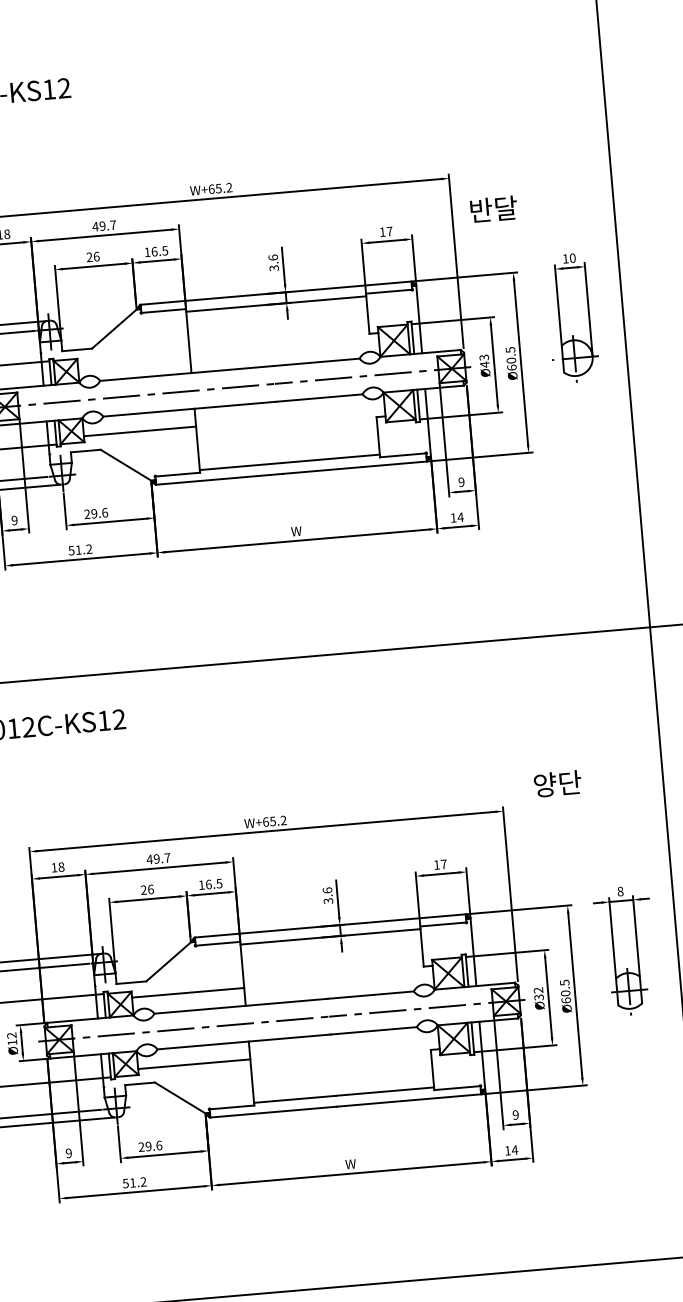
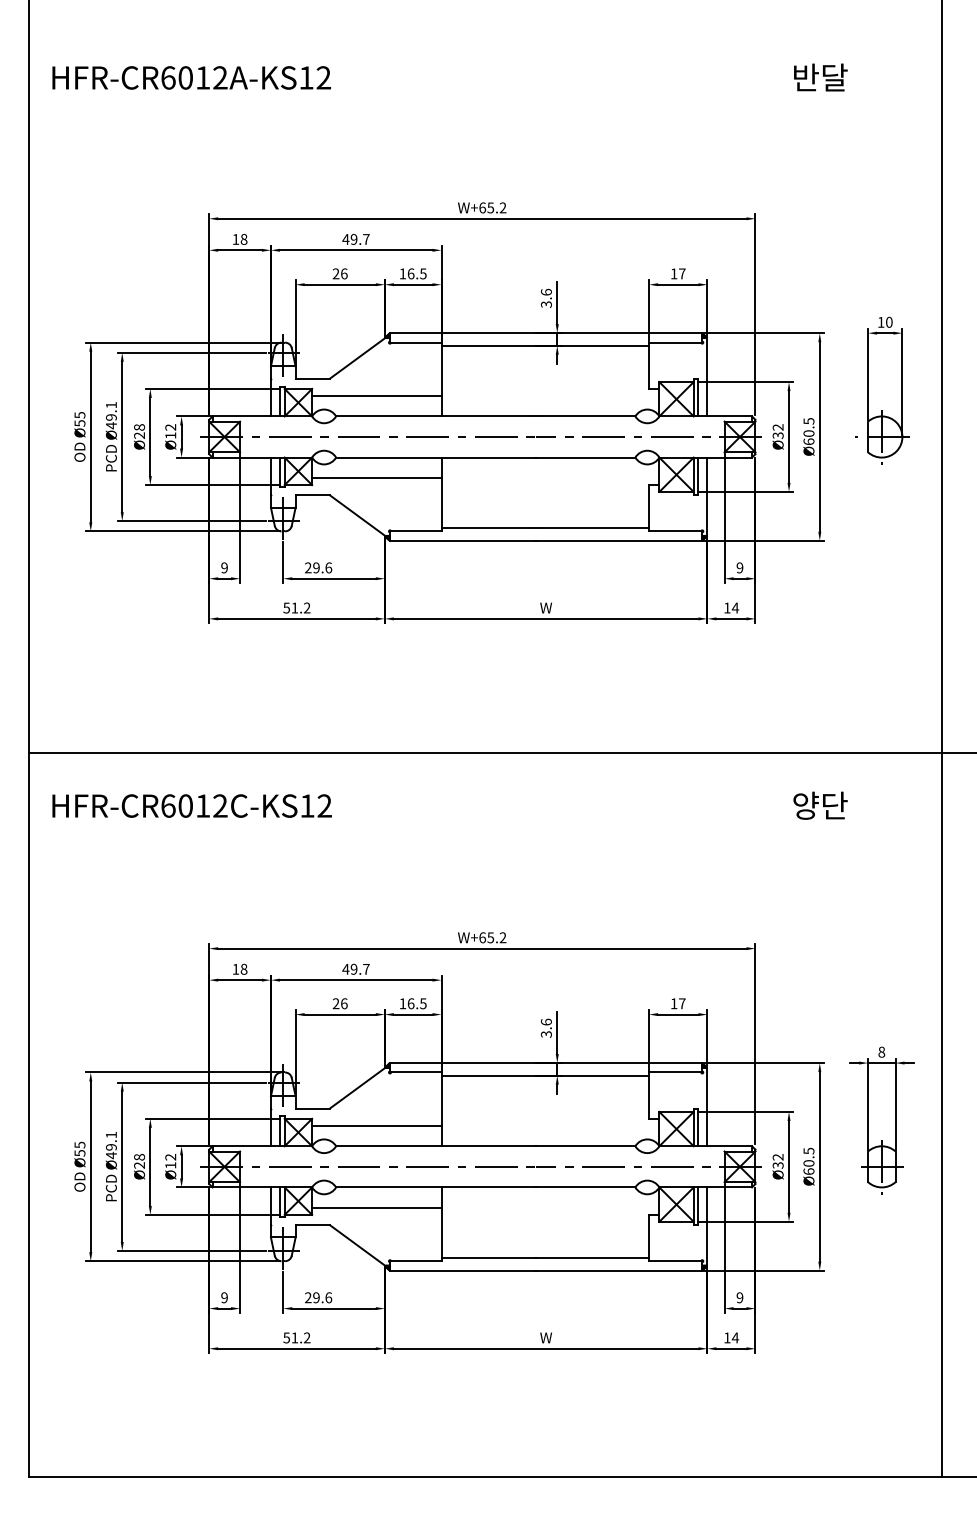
text: (493, 209) -> (820, 77), moved
line: (133, 359) -> (376, 395), added
text: (483, 361) -> (777, 431), Ø43 -> Ø32
text: (557, 783) -> (820, 805), moved

